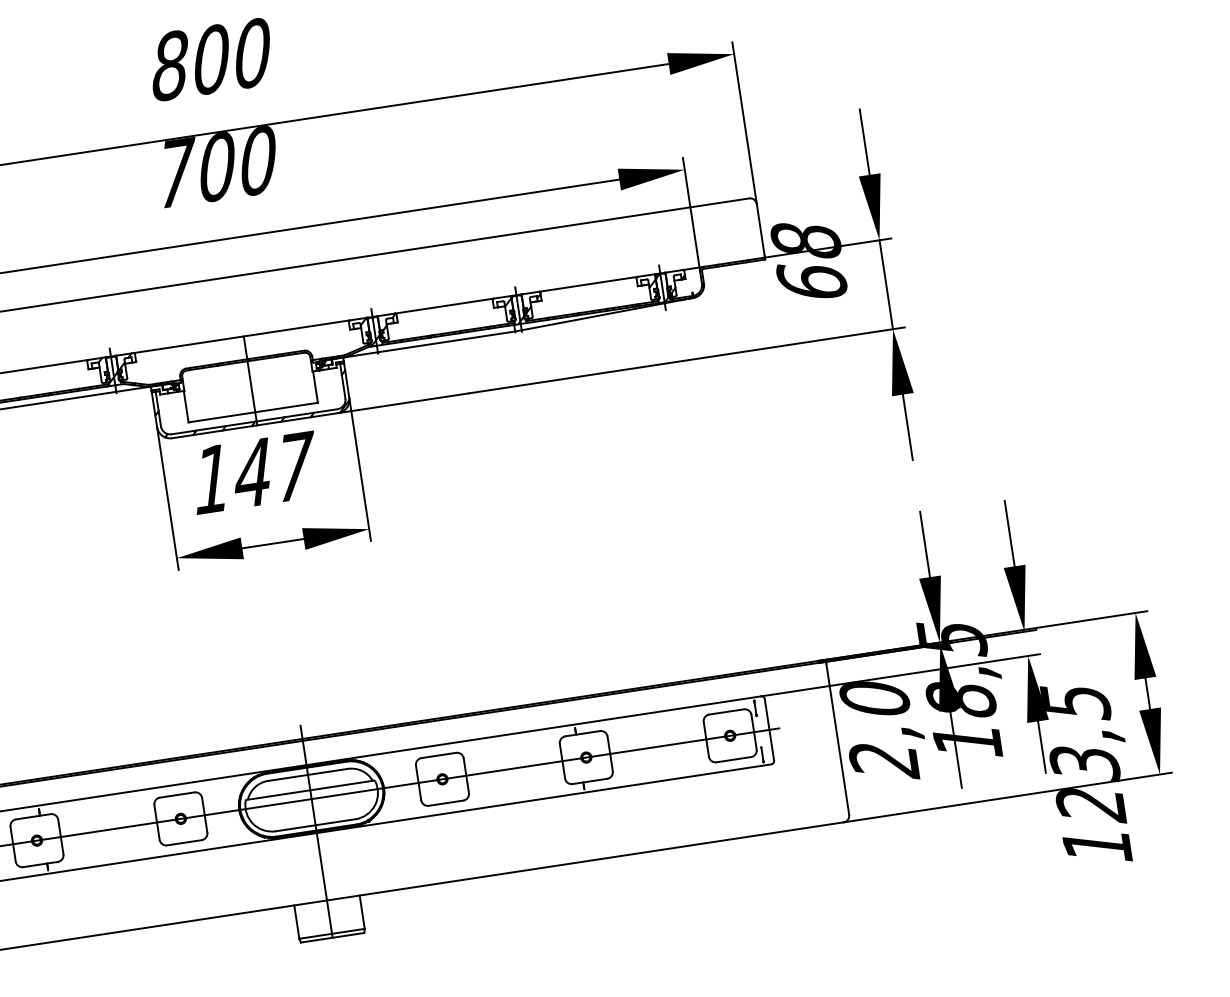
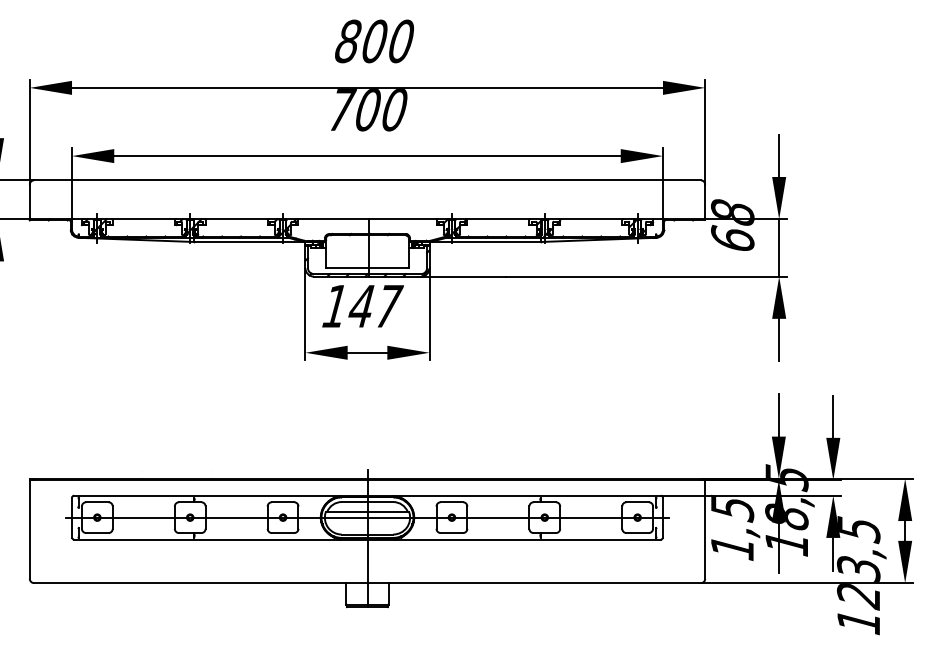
text: (879, 730) -> (732, 528), 2,0 -> 1,5

